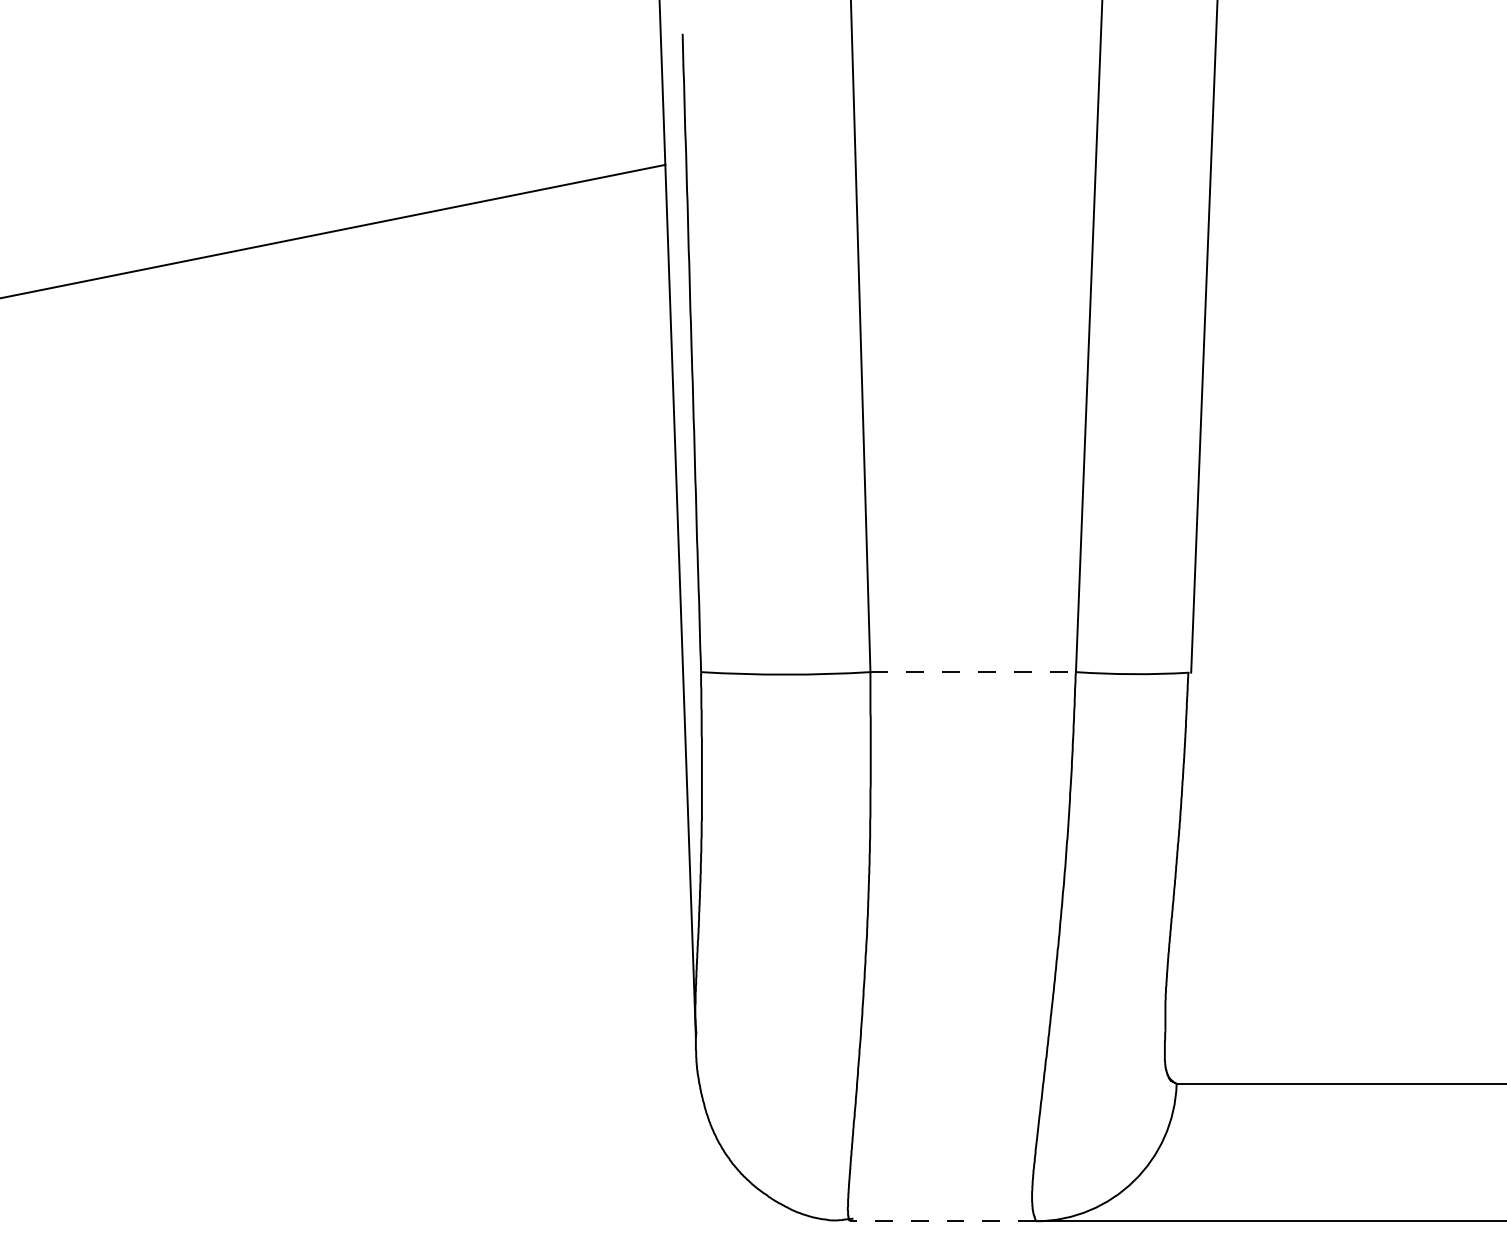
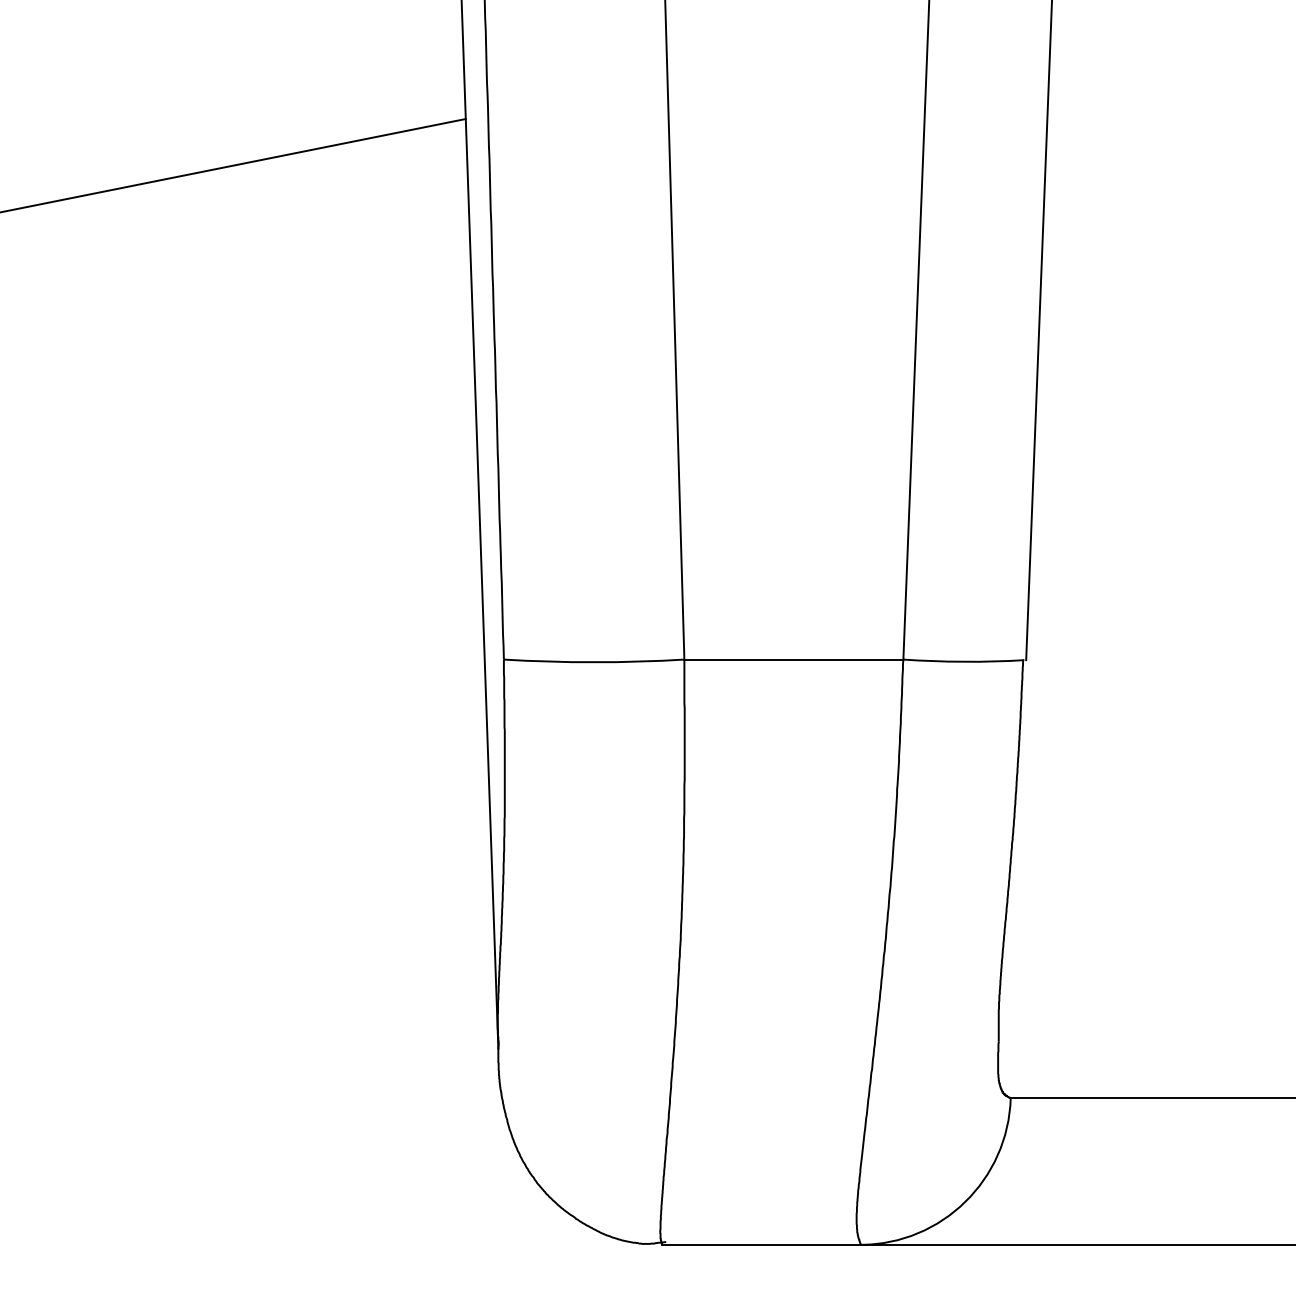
line: (973, 672) -> (794, 659), dashed -> solid
line: (942, 1221) -> (761, 1245), dashed -> solid

